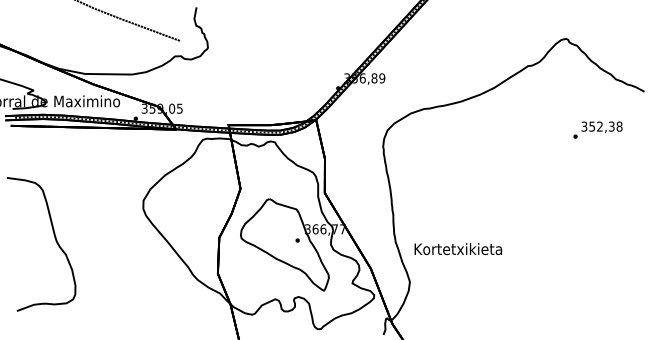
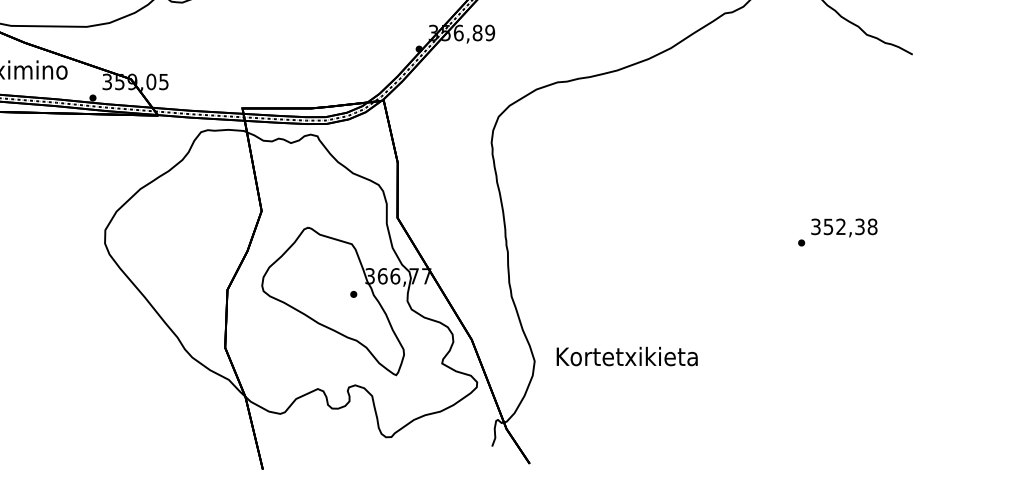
text: (597, 129) -> (837, 231), moved
text: (458, 249) -> (627, 357), moved

